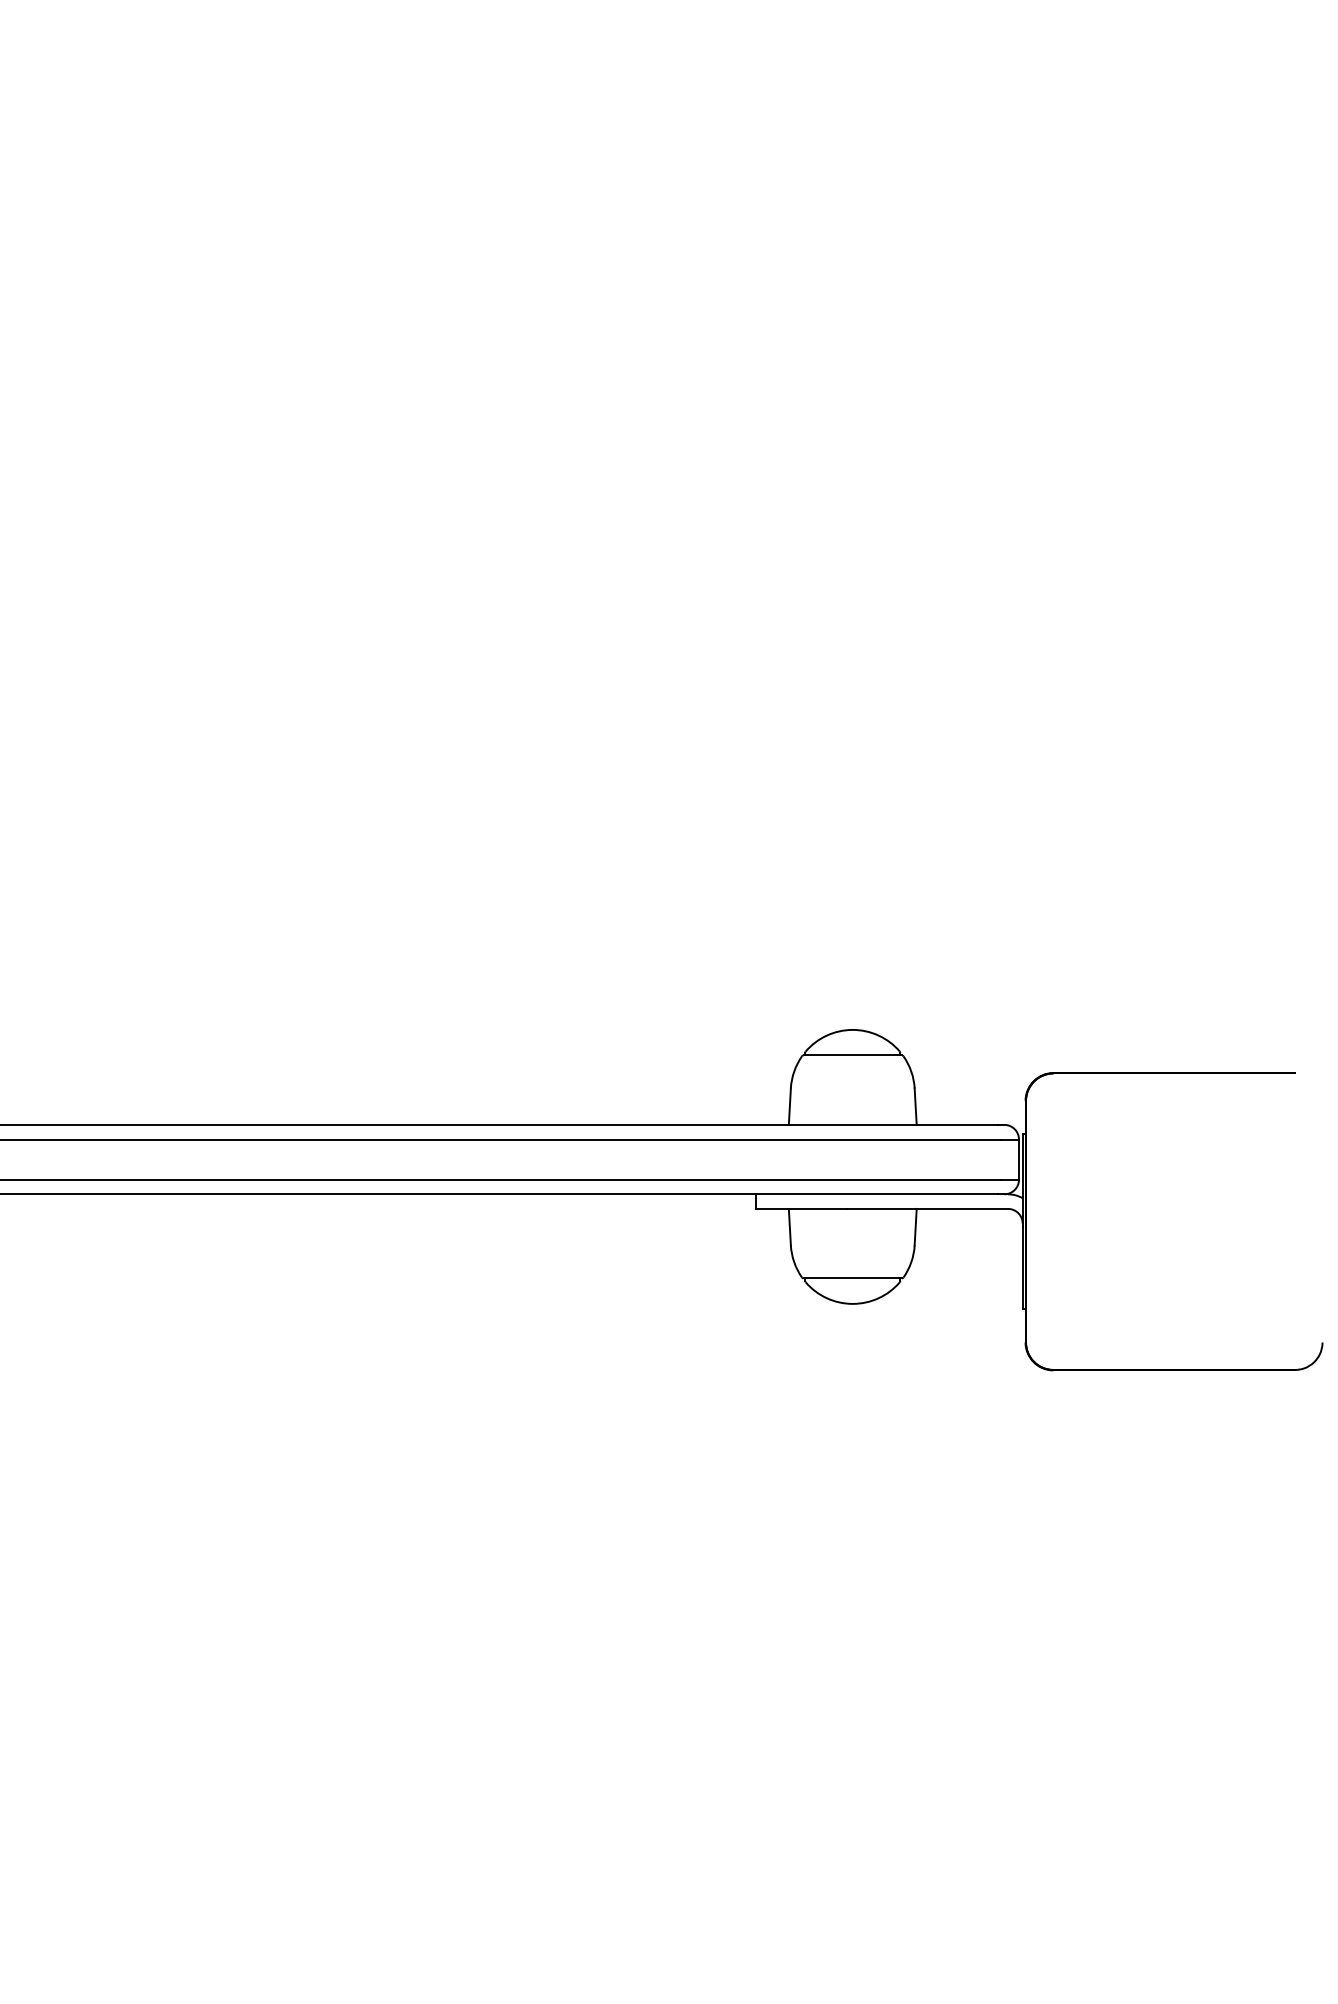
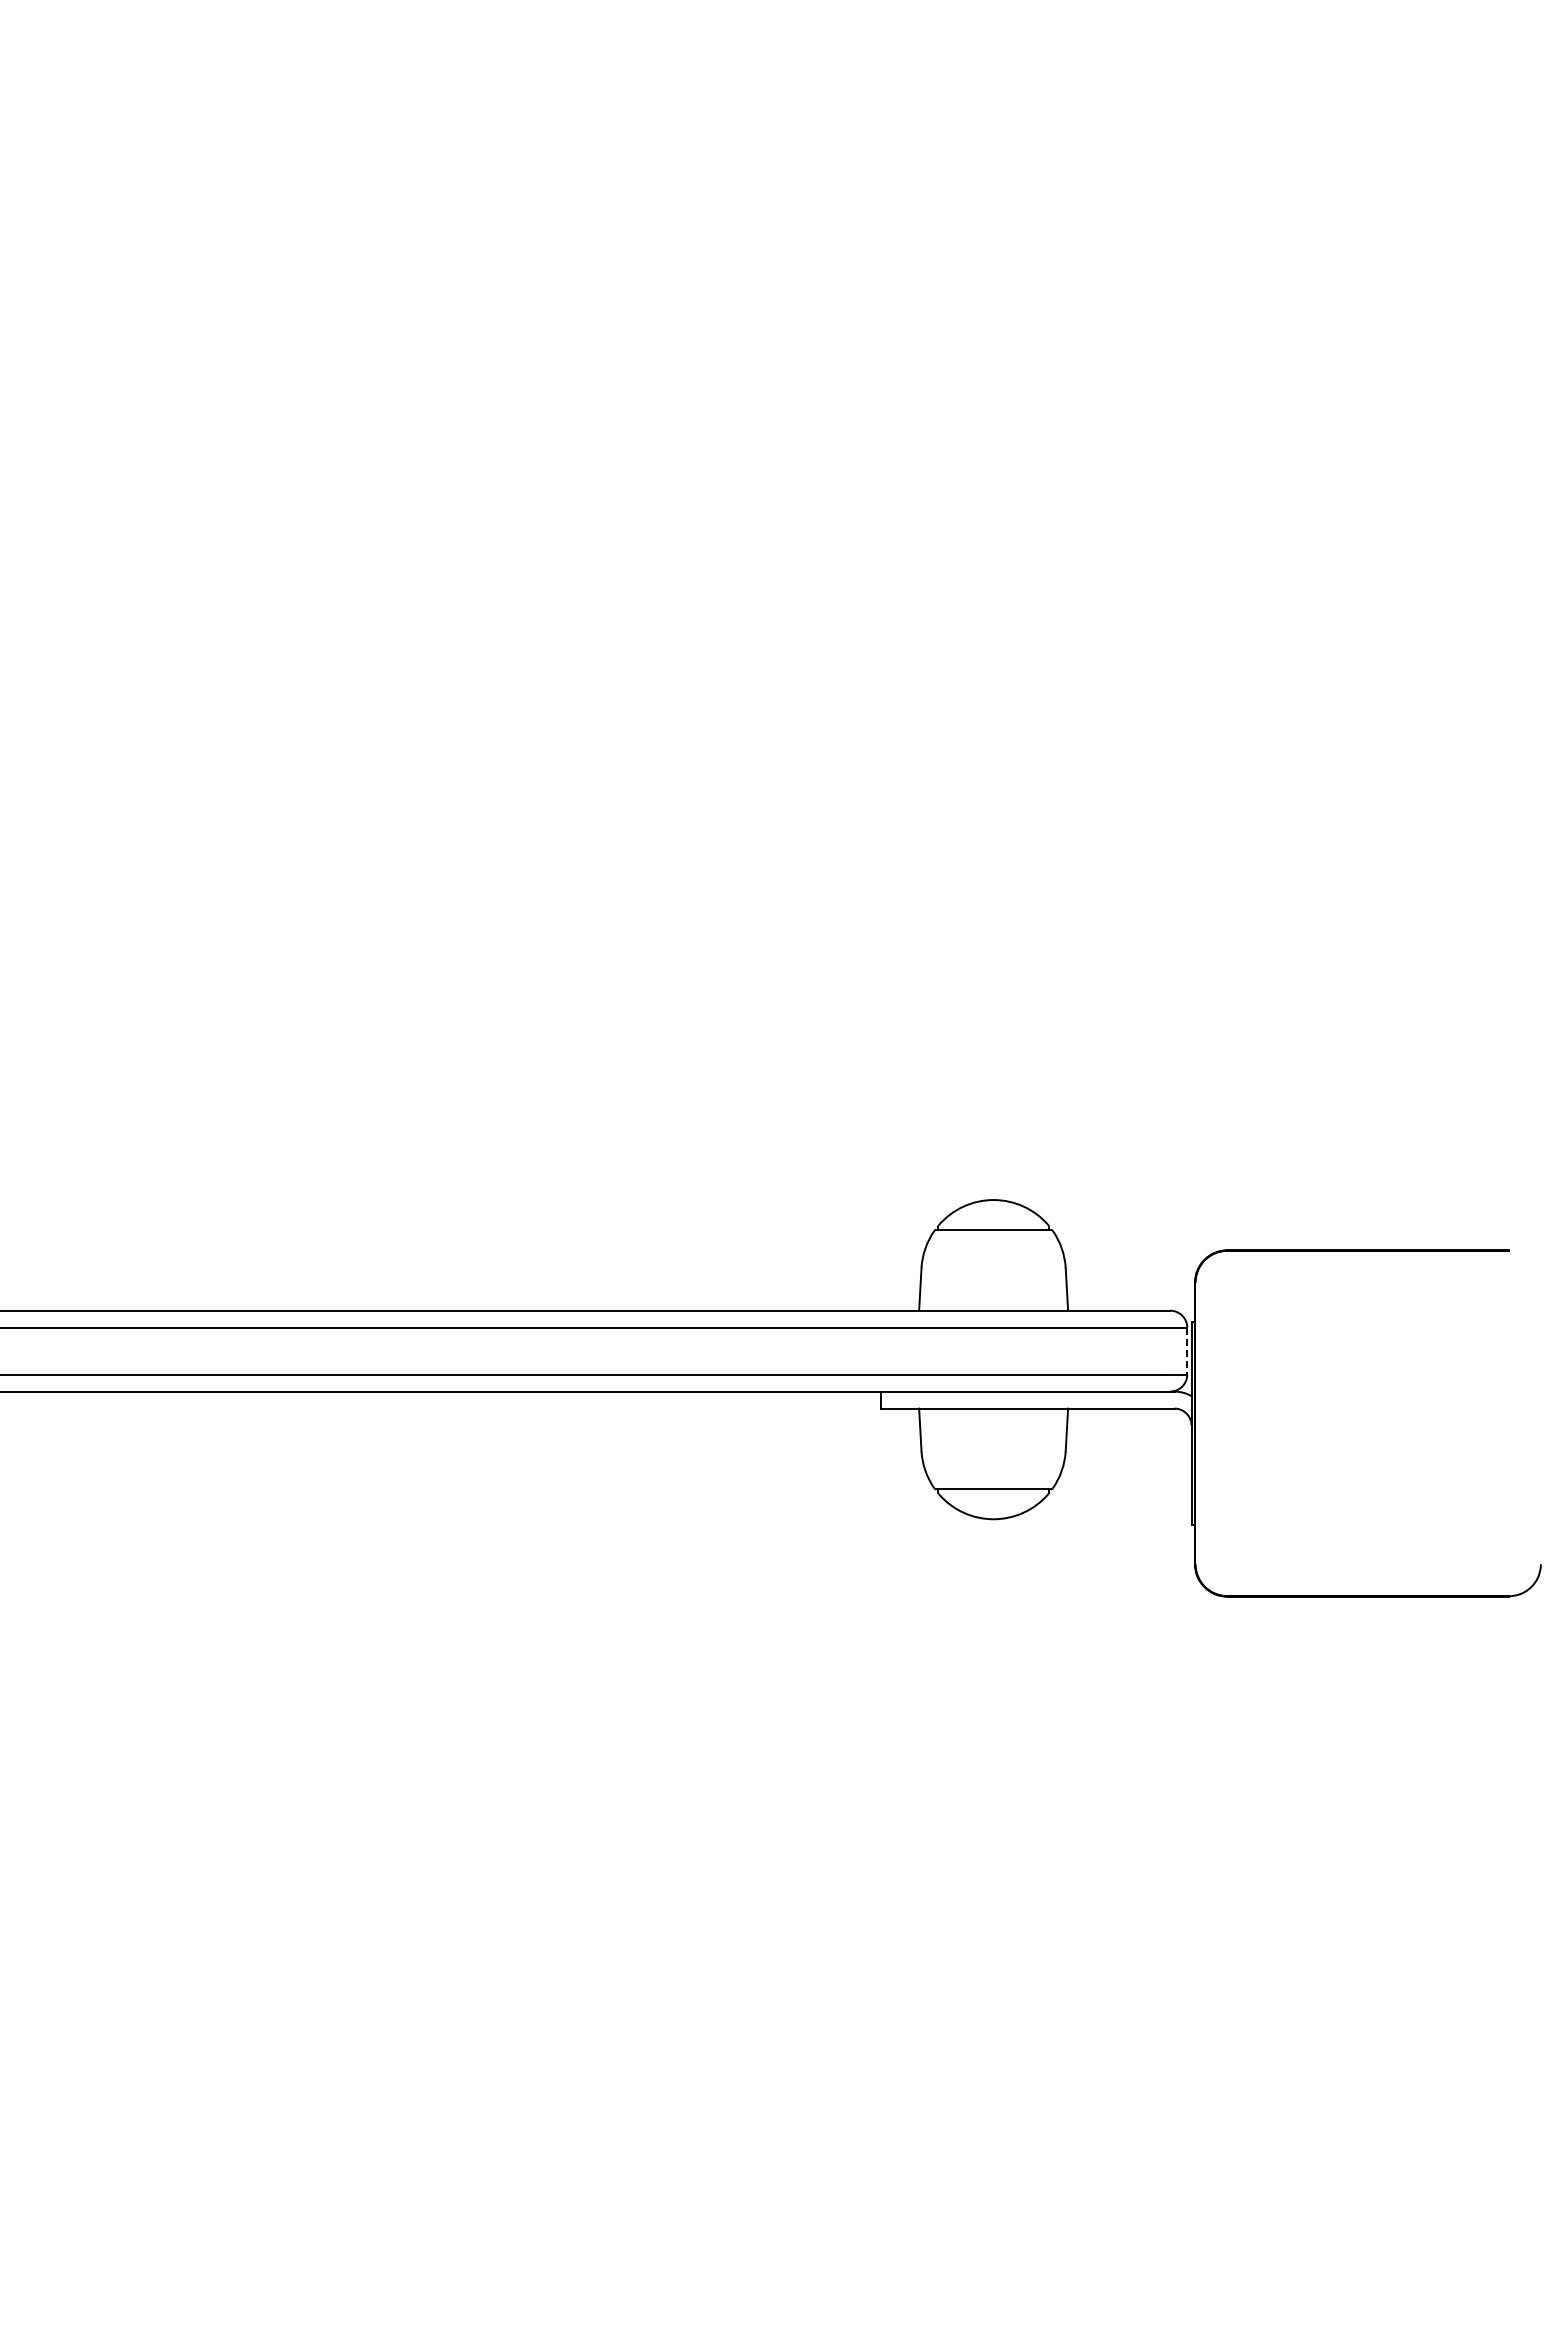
line: (1019, 1159) -> (1187, 1351), solid -> dashed

